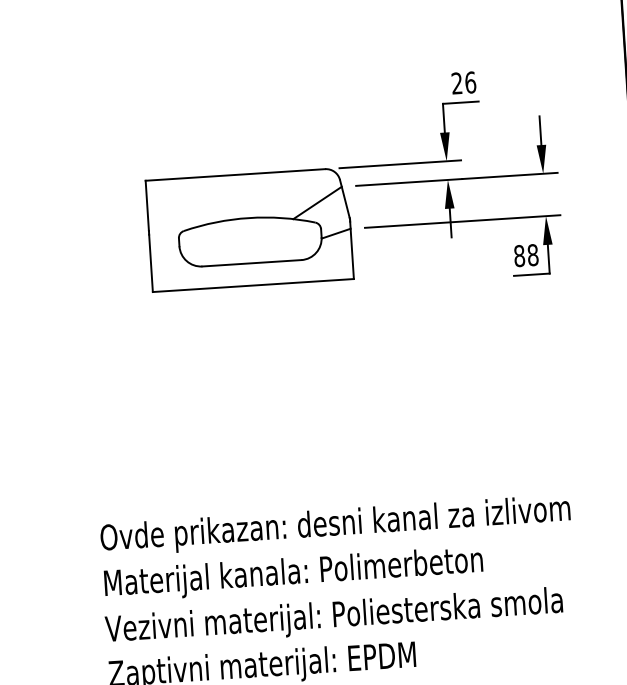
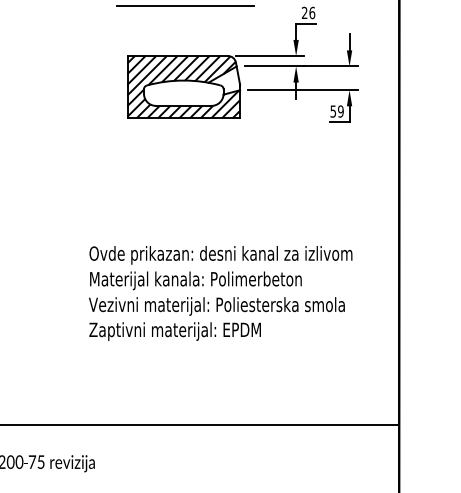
line: (243, 85) -> (185, 6), added
hatch: (249, 230) -> (183, 87), added
text: (525, 255) -> (336, 111), 88 -> 59

